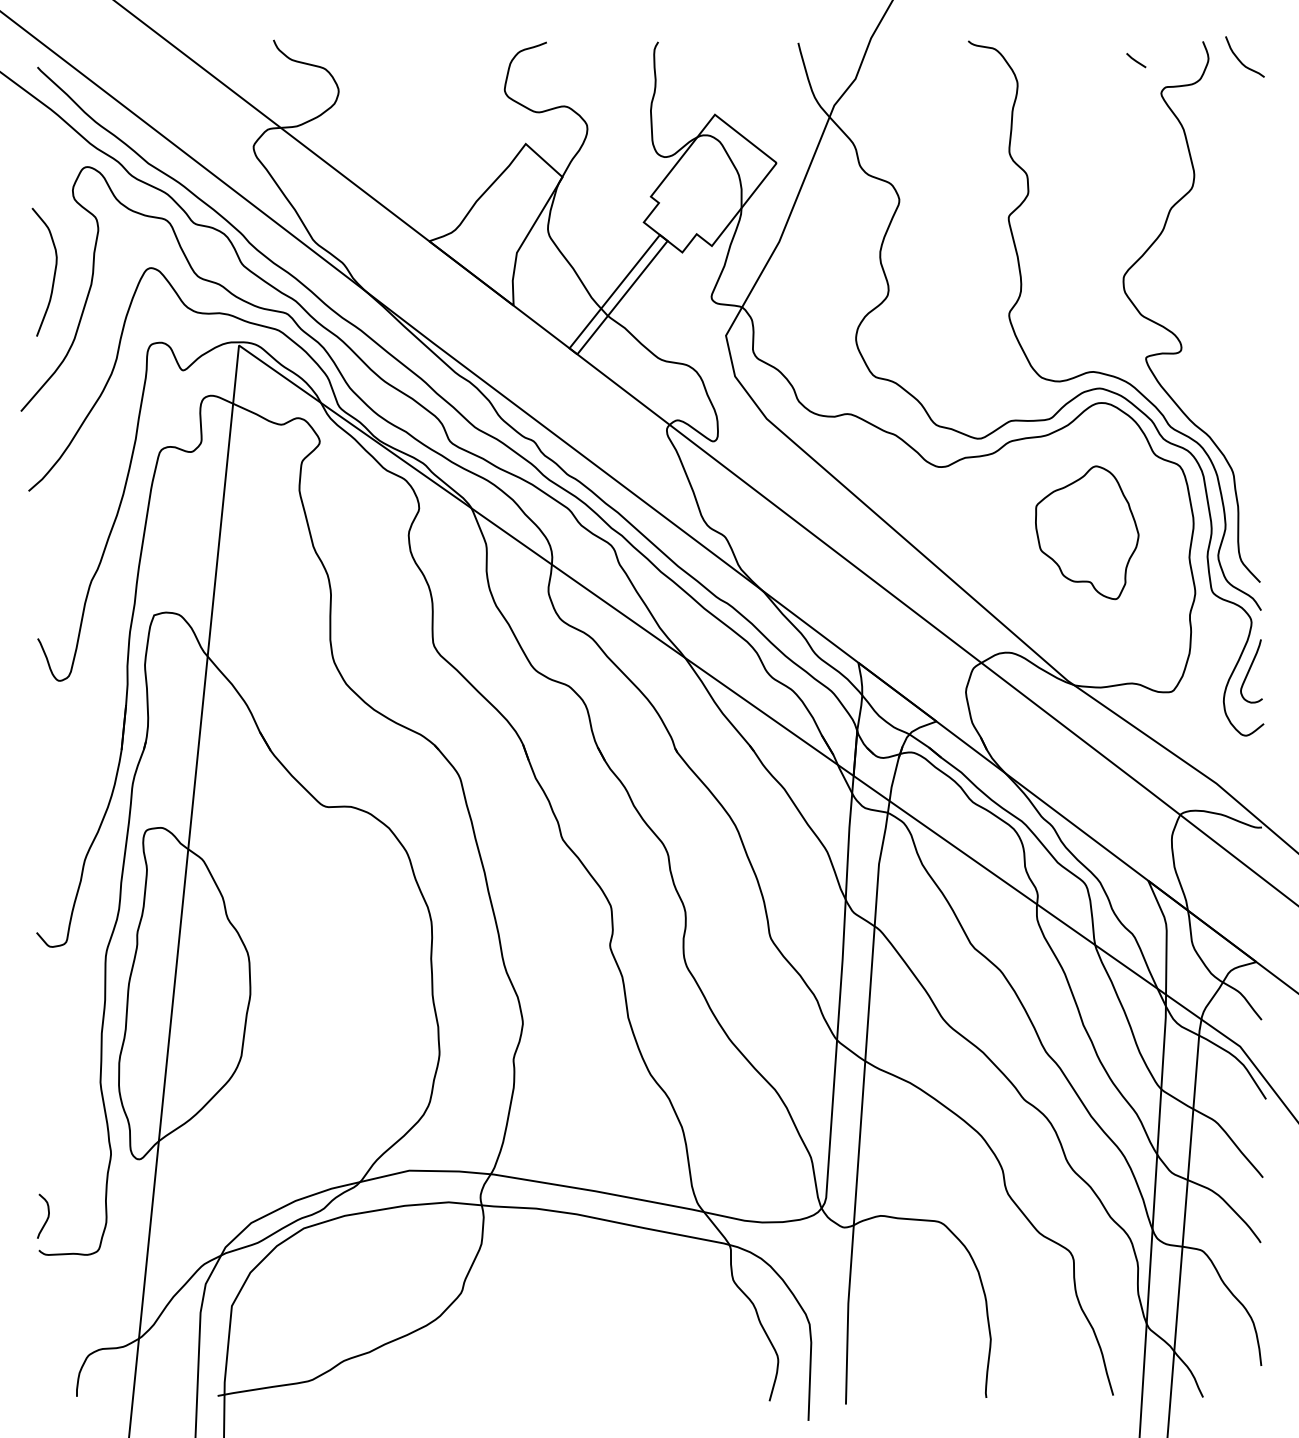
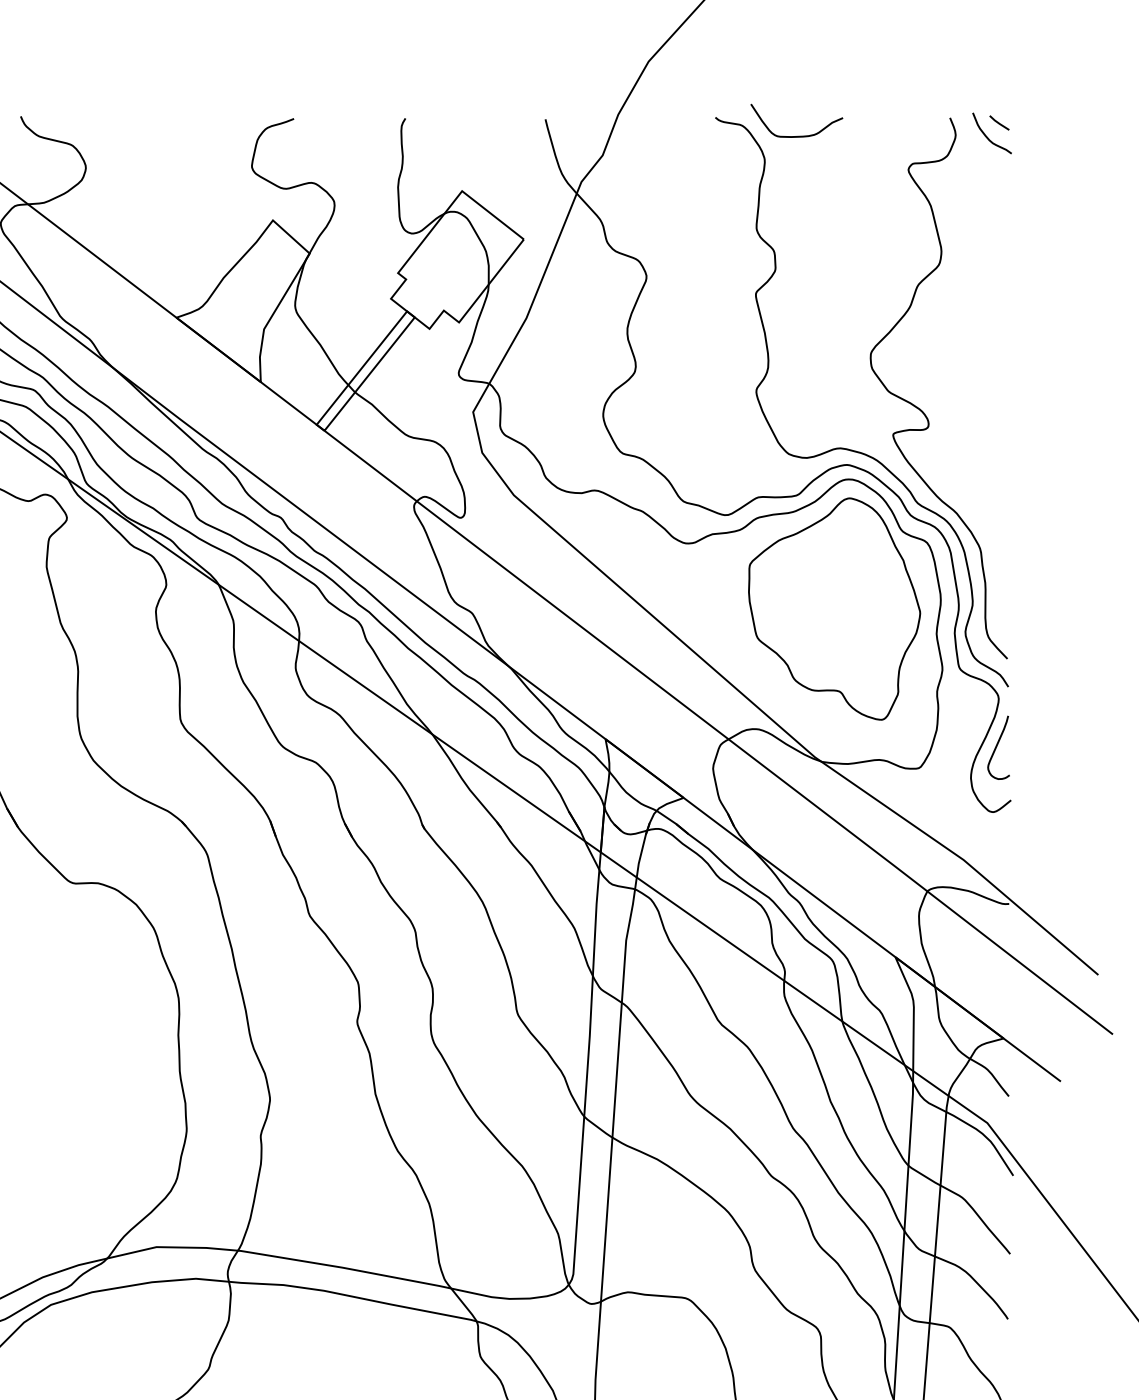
curve: (1049, 59) -> (796, 135), added
line: (1136, 60) -> (999, 122), moved
part: (1086, 532) -> (833, 608), size x1.67

